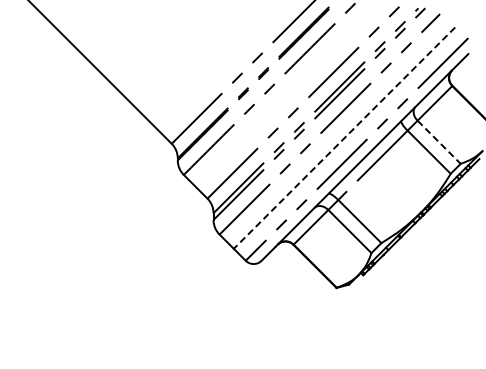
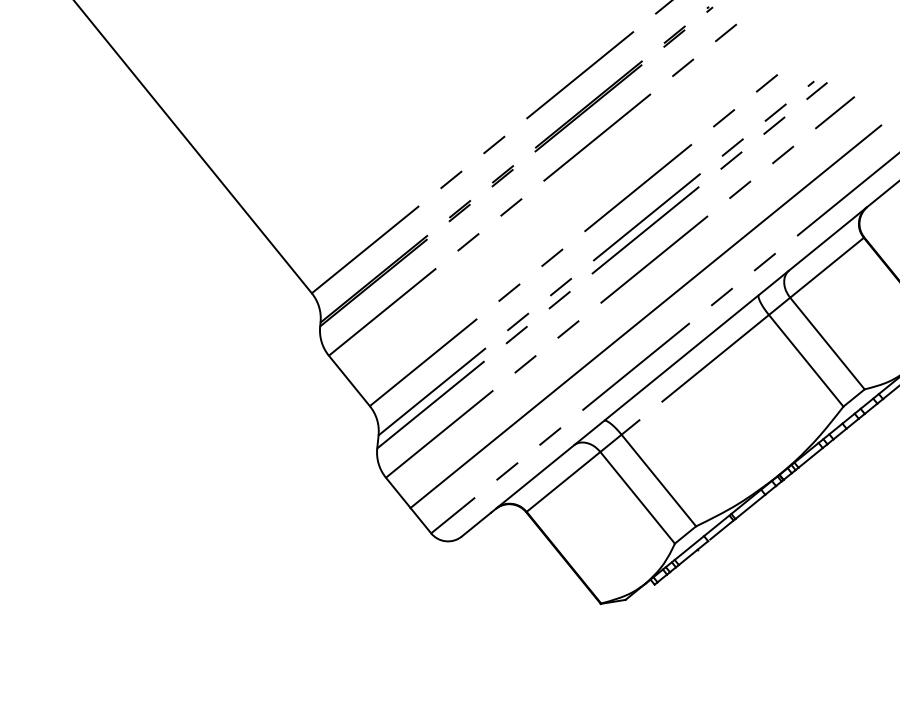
line: (344, 138) -> (645, 317), dashed -> solid
line: (439, 142) -> (828, 344), dashed -> solid

